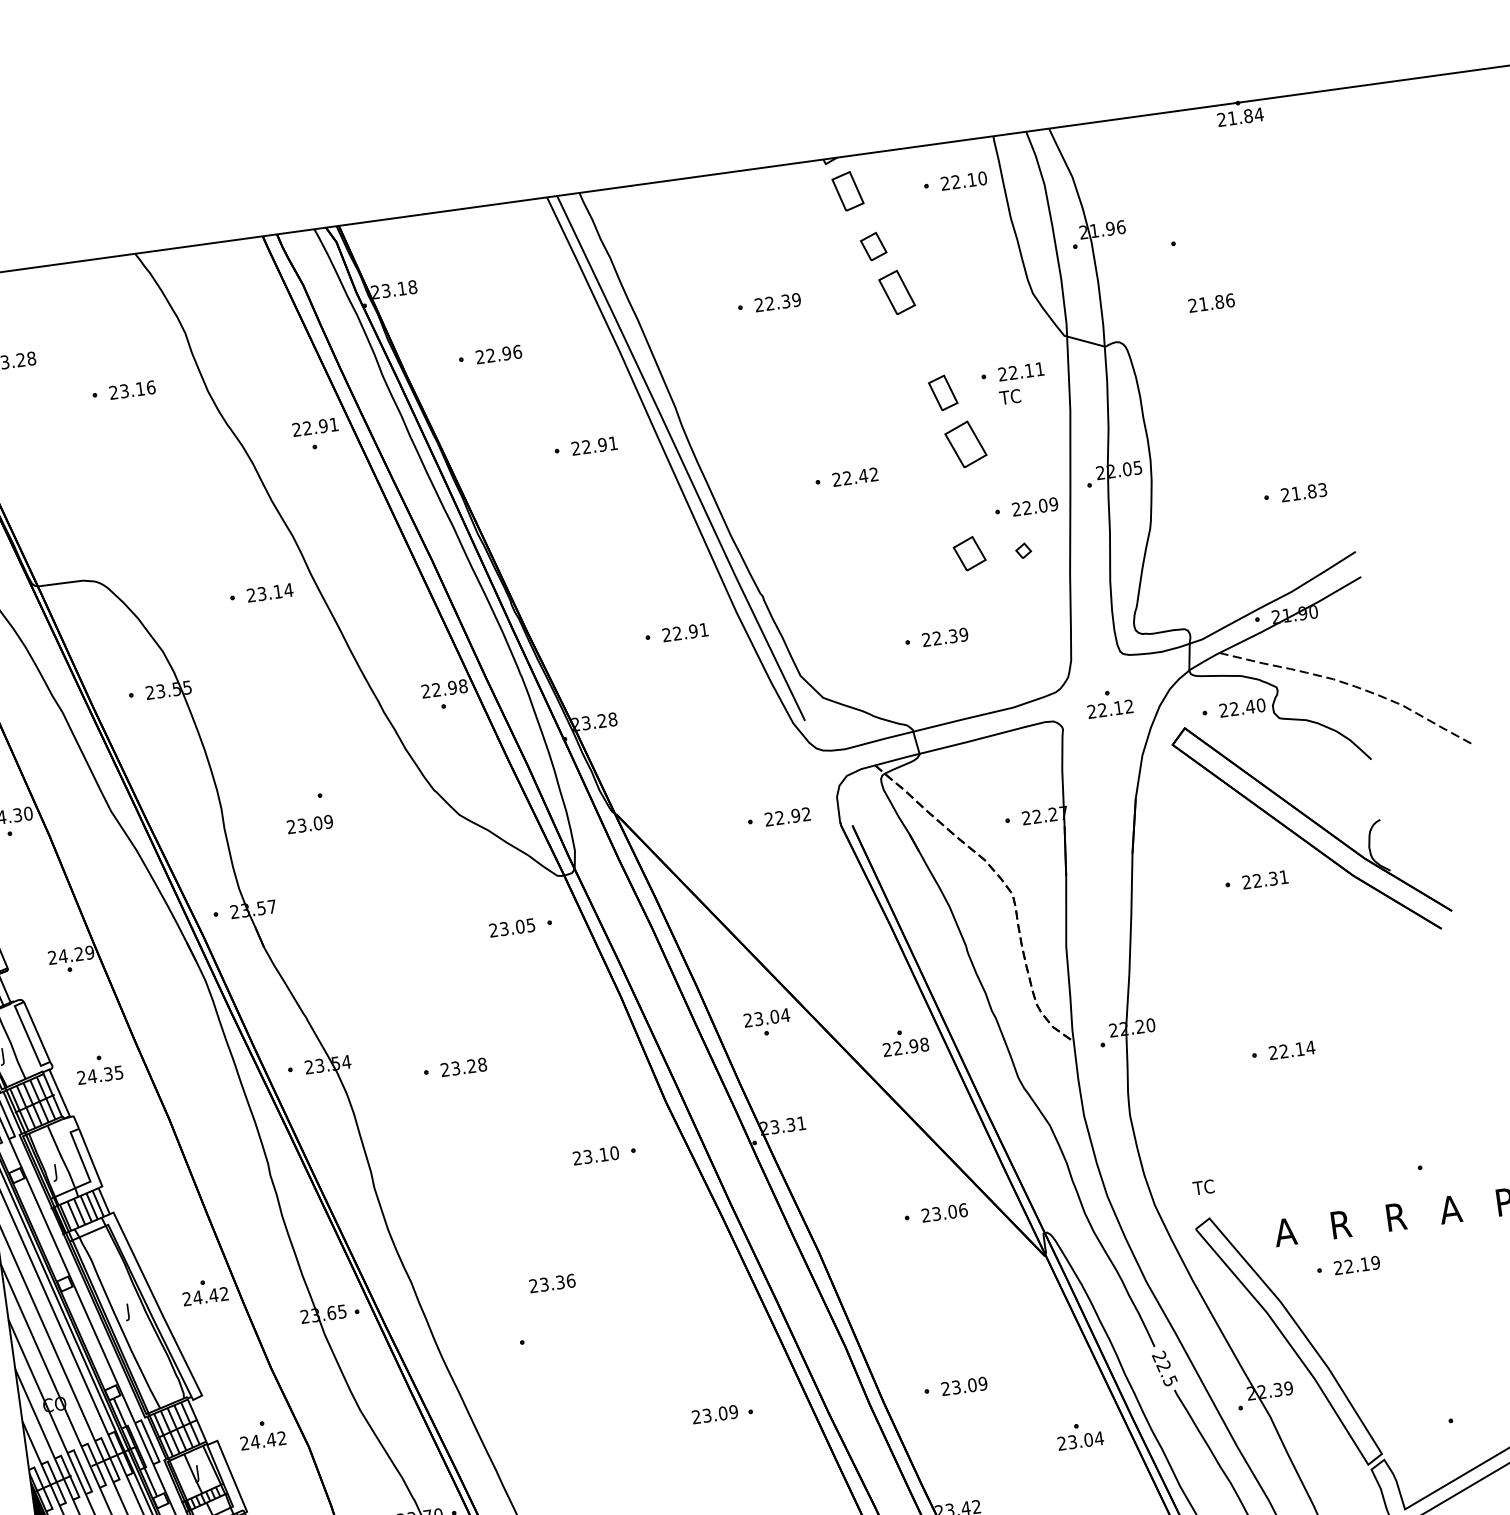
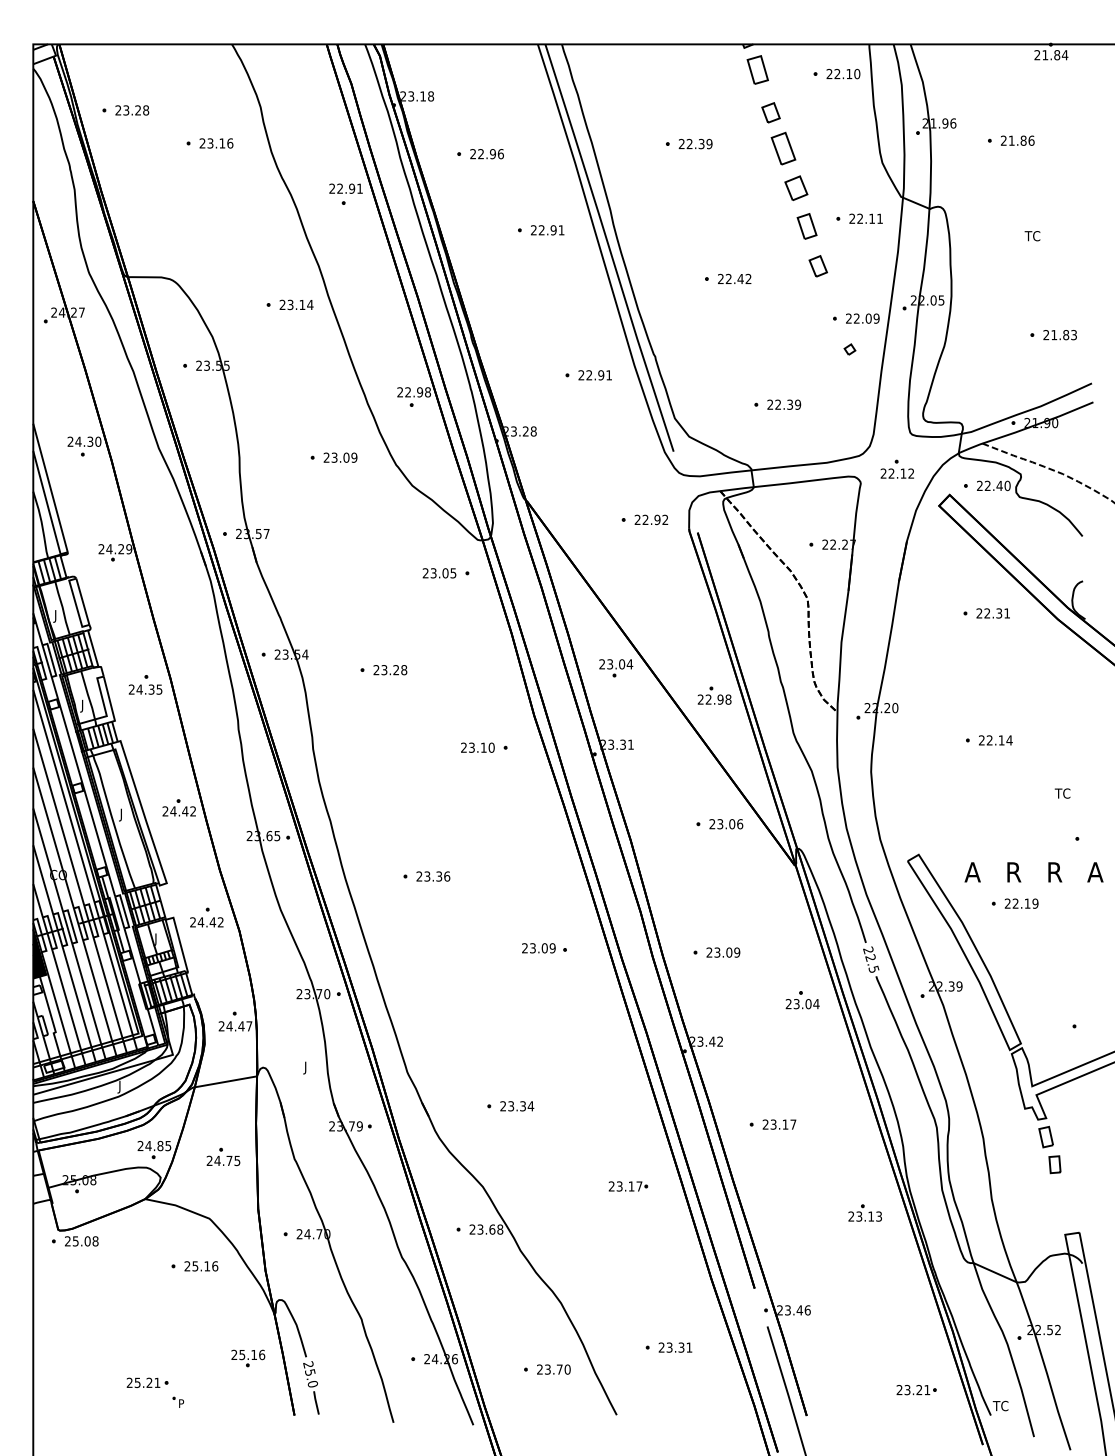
text: (1211, 302) -> (1017, 140), moved
text: (1010, 397) -> (1032, 236), moved
part: (964, 444) -> (817, 266), size x0.62
part: (969, 552) -> (796, 187), moved
text: (309, 824) -> (340, 457), moved
part: (99, 1068) -> (145, 684), moved
text: (1203, 1187) -> (1062, 793), moved
text: (552, 1283) -> (433, 876), moved

